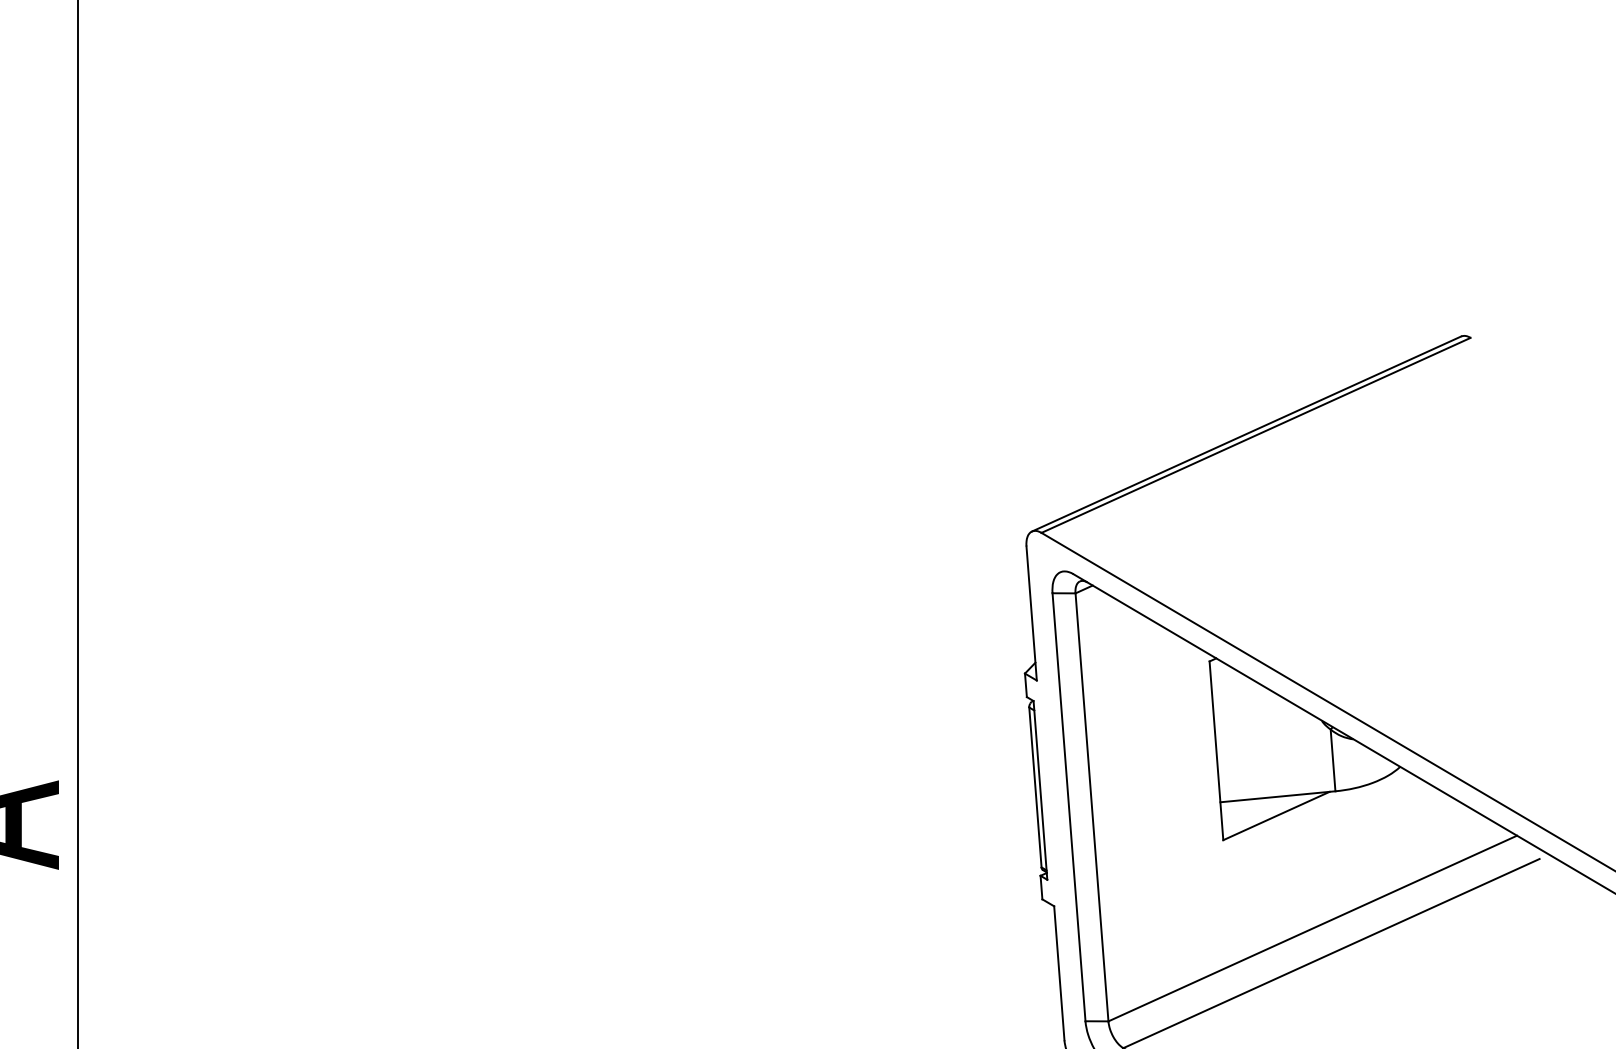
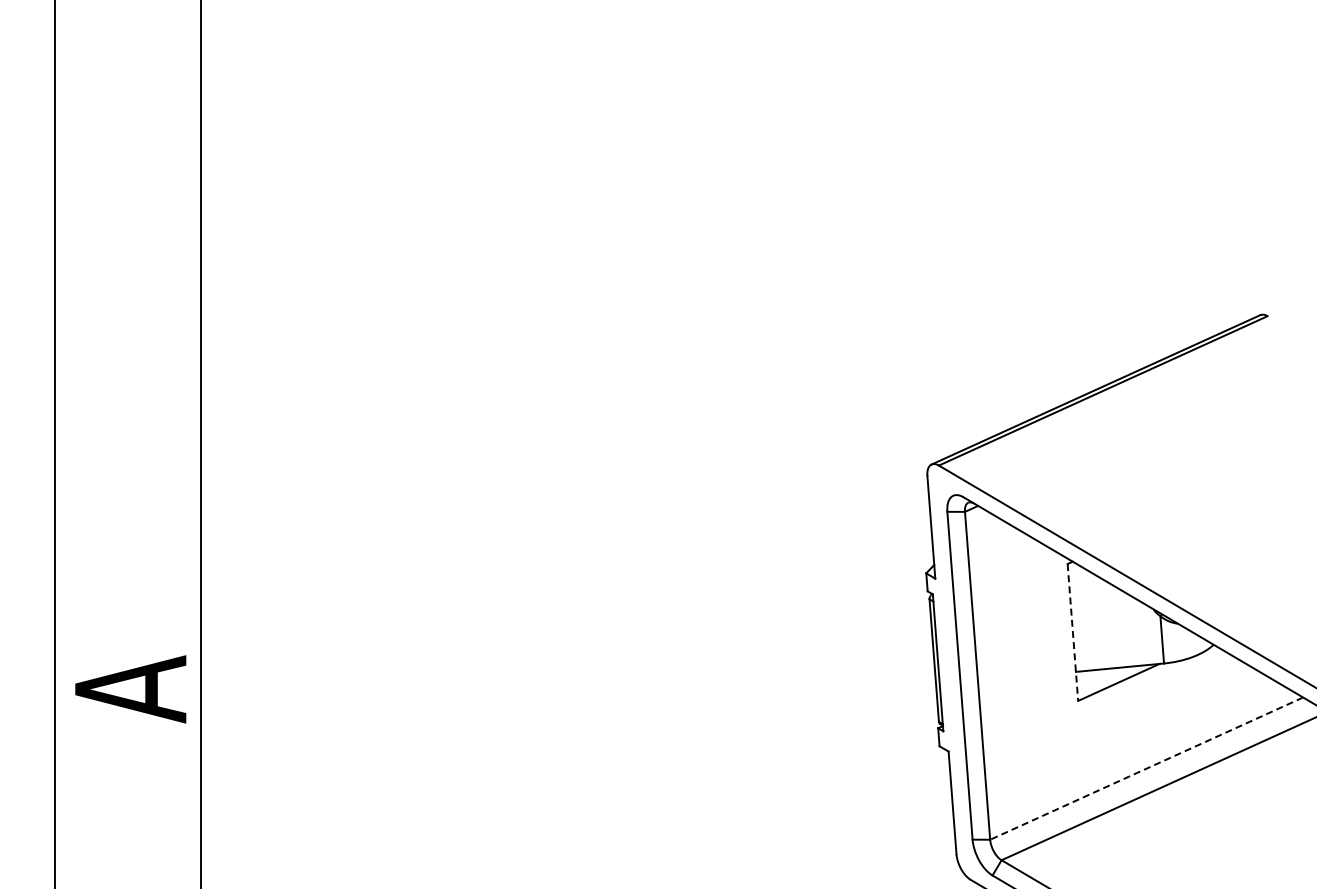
line: (1215, 750) -> (1072, 632), solid -> dashed
line: (1312, 928) -> (1146, 768), solid -> dashed

